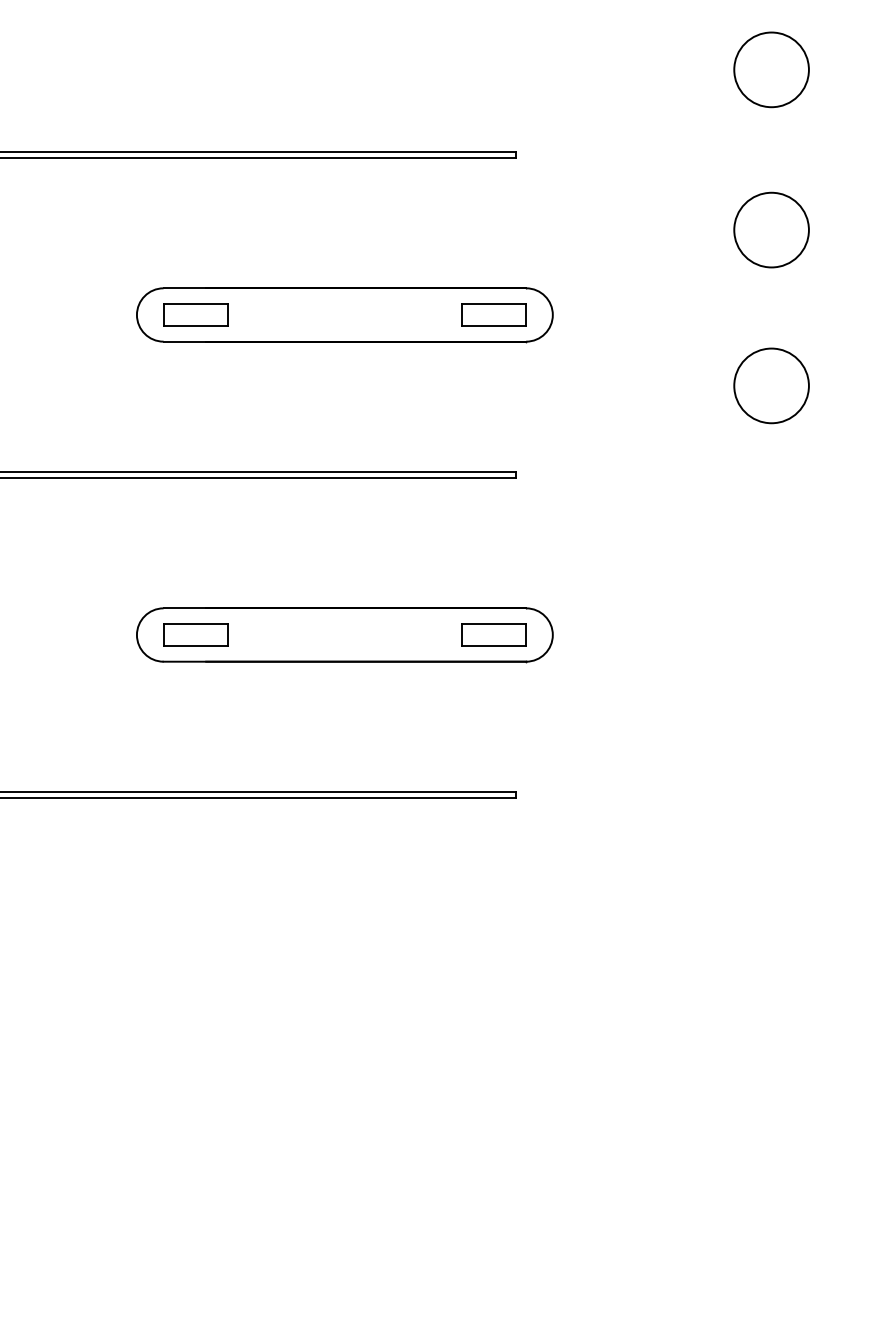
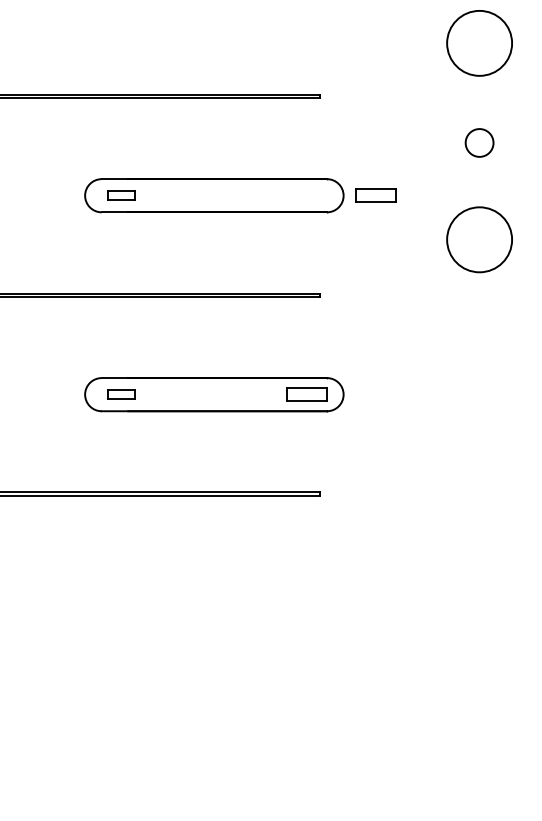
circle: (771, 70) -> (479, 43), size x1.4
circle: (771, 229) -> (479, 142), size x0.6
part: (195, 314) -> (121, 195), size x0.7
part: (493, 314) -> (375, 195), moved
circle: (771, 385) -> (479, 239), size x1.4
part: (195, 634) -> (121, 394), size x0.7

